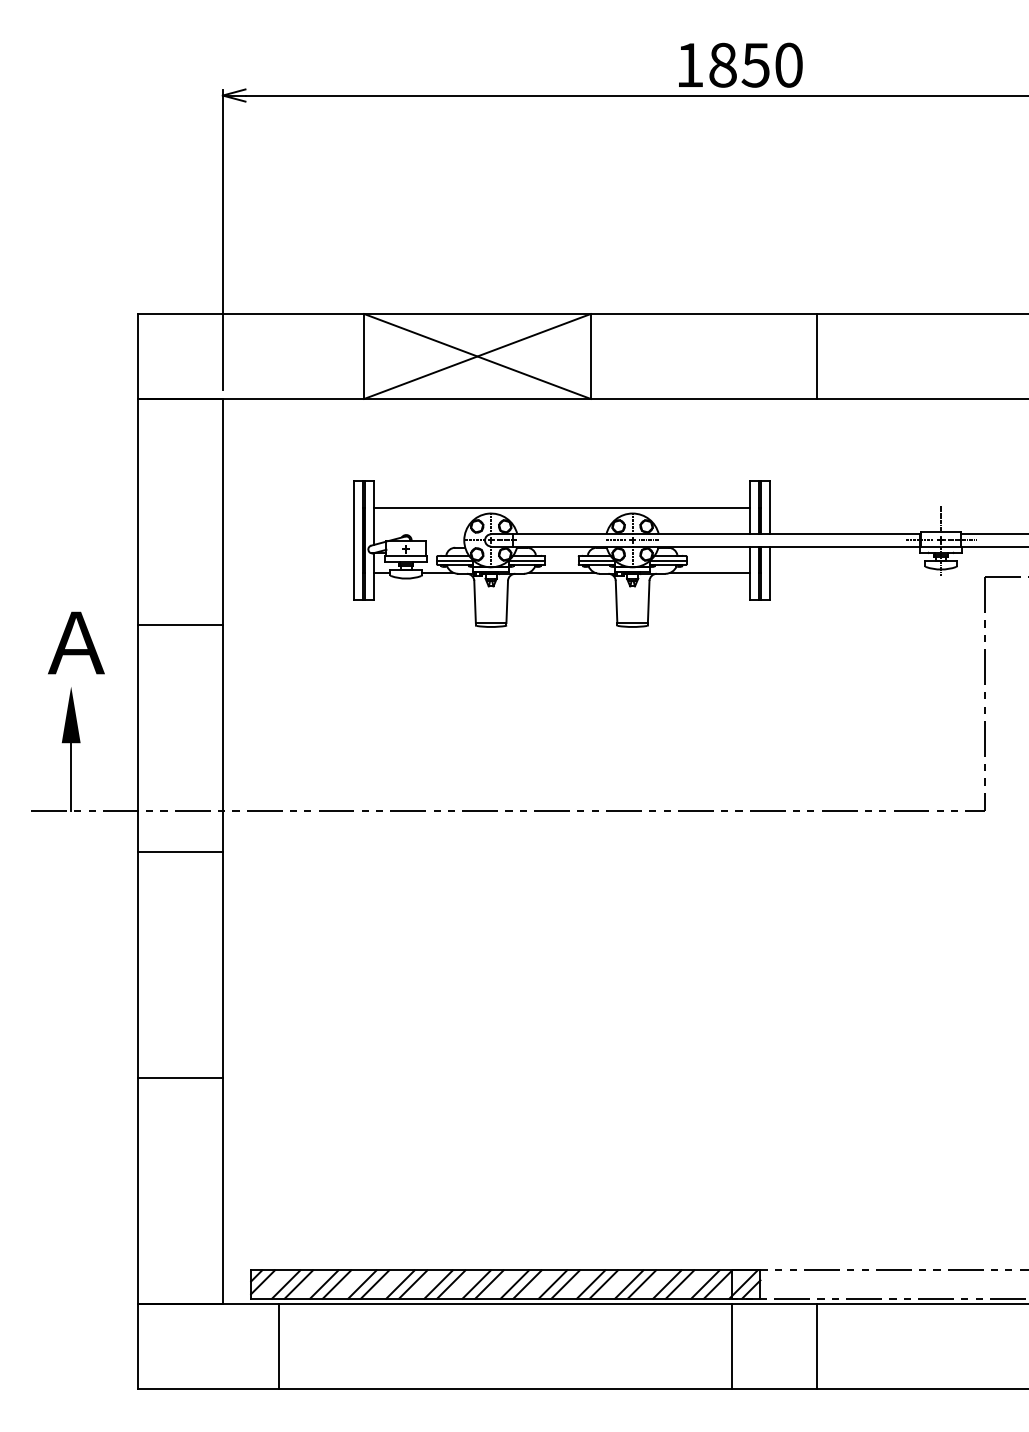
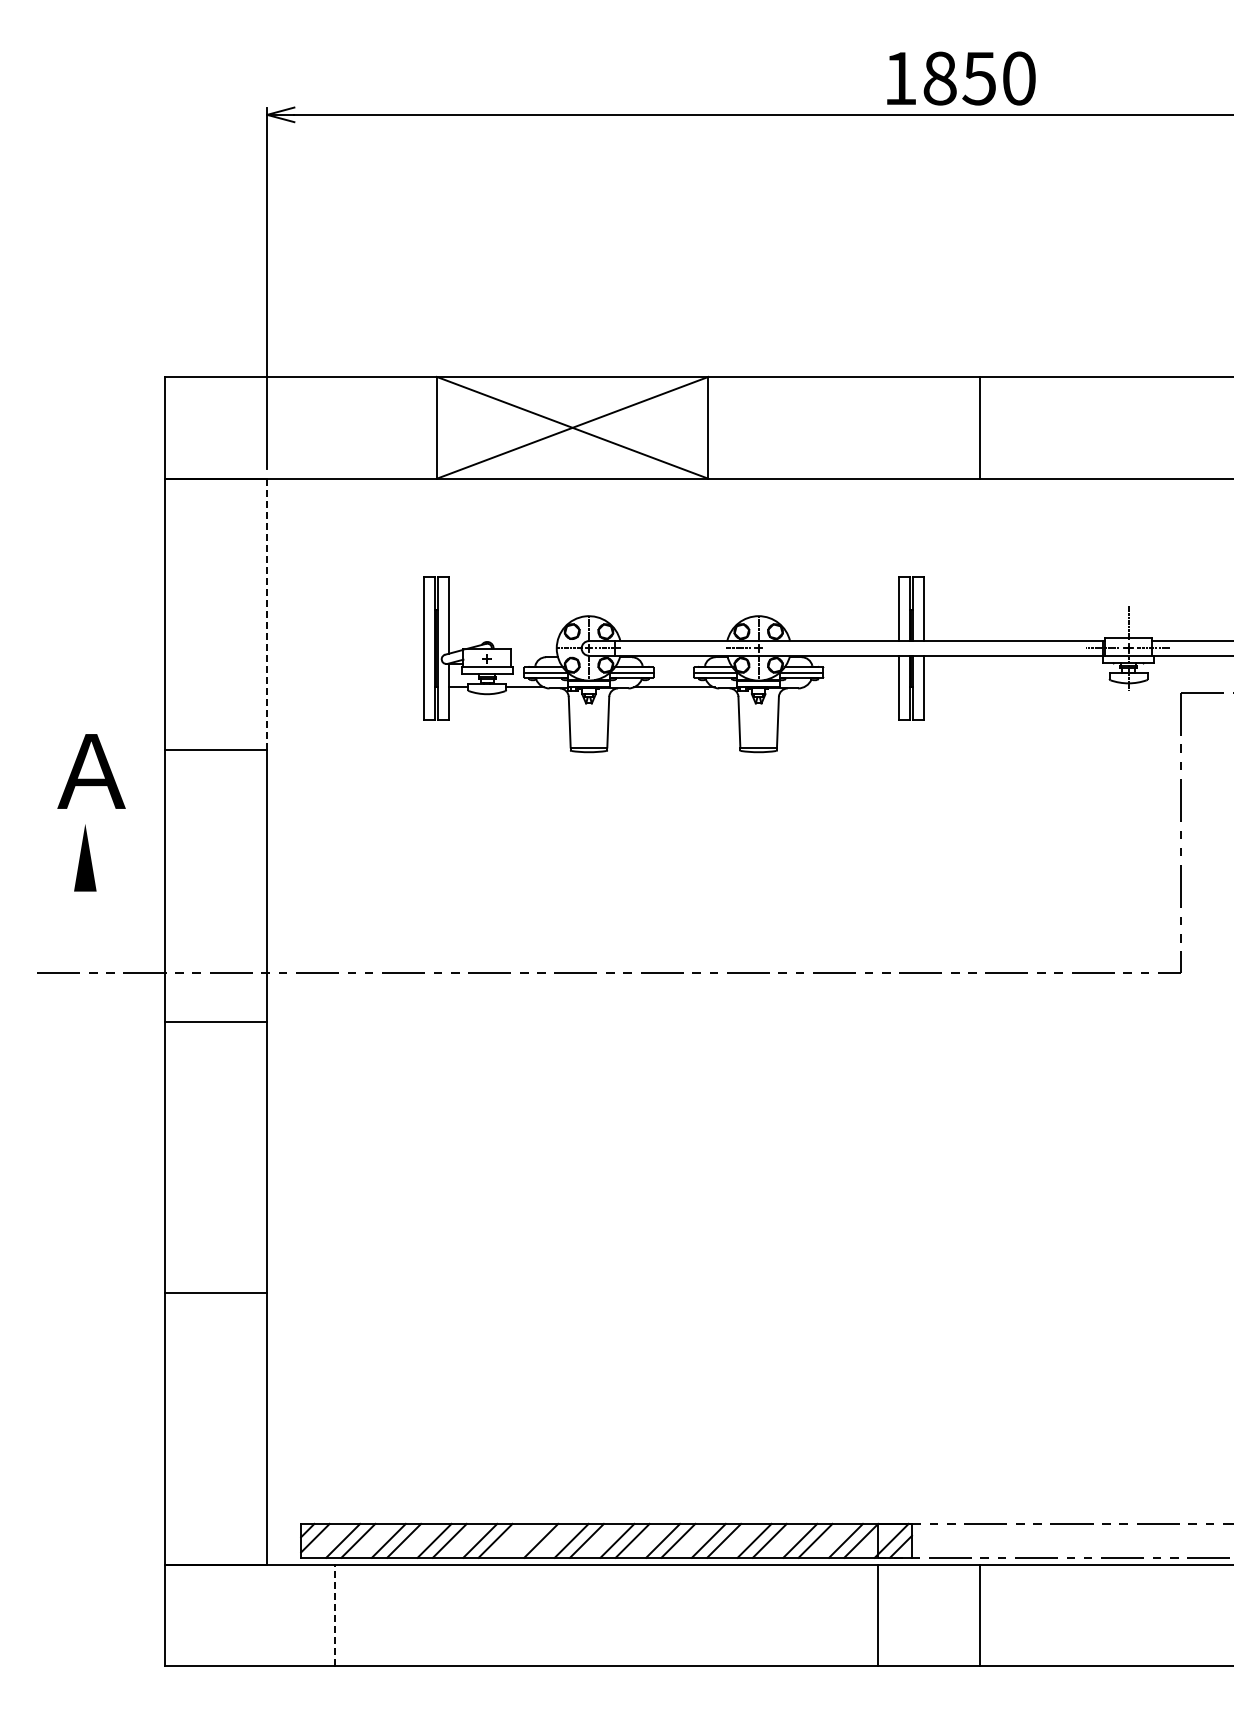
text: (740, 65) -> (961, 78), moved
line: (561, 507) -> (673, 609), removed
line: (223, 512) -> (267, 614), solid -> dashed
line: (648, 540) -> (777, 648), removed
line: (710, 573) -> (851, 687), removed
line: (71, 776) -> (85, 931), removed
line: (438, 1284) -> (525, 1540), removed
line: (279, 1346) -> (335, 1615), solid -> dashed

